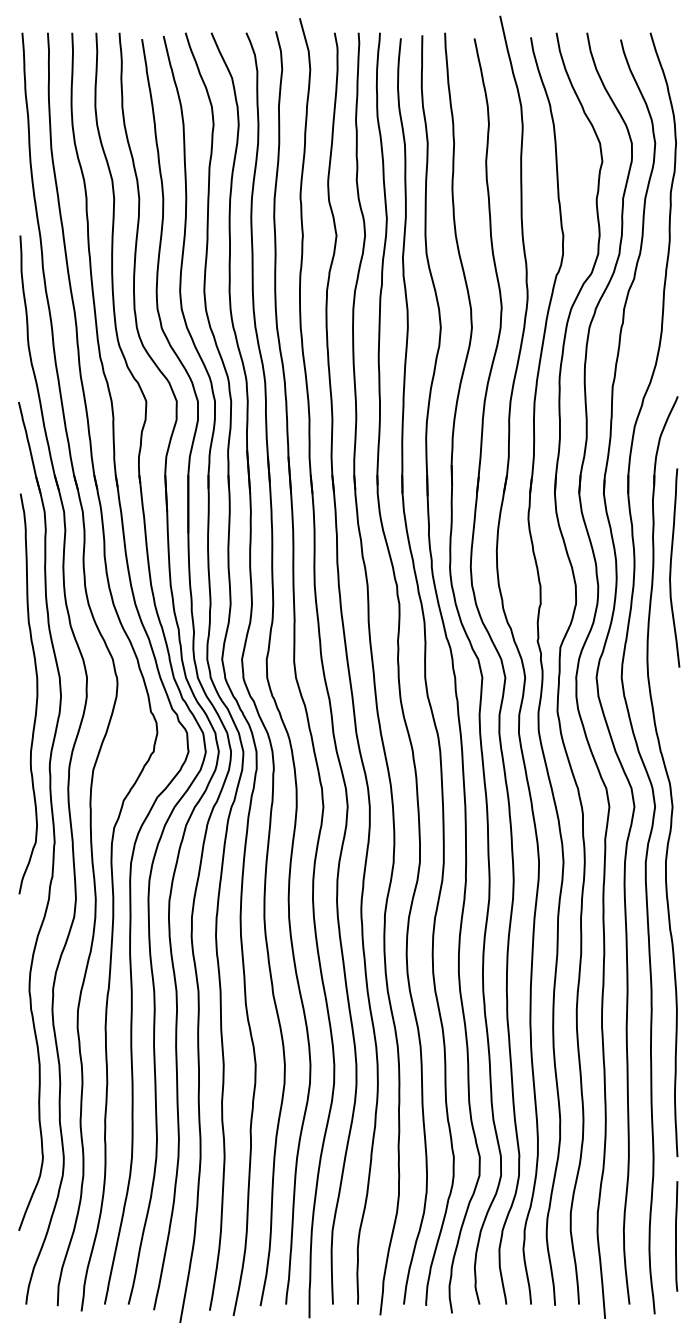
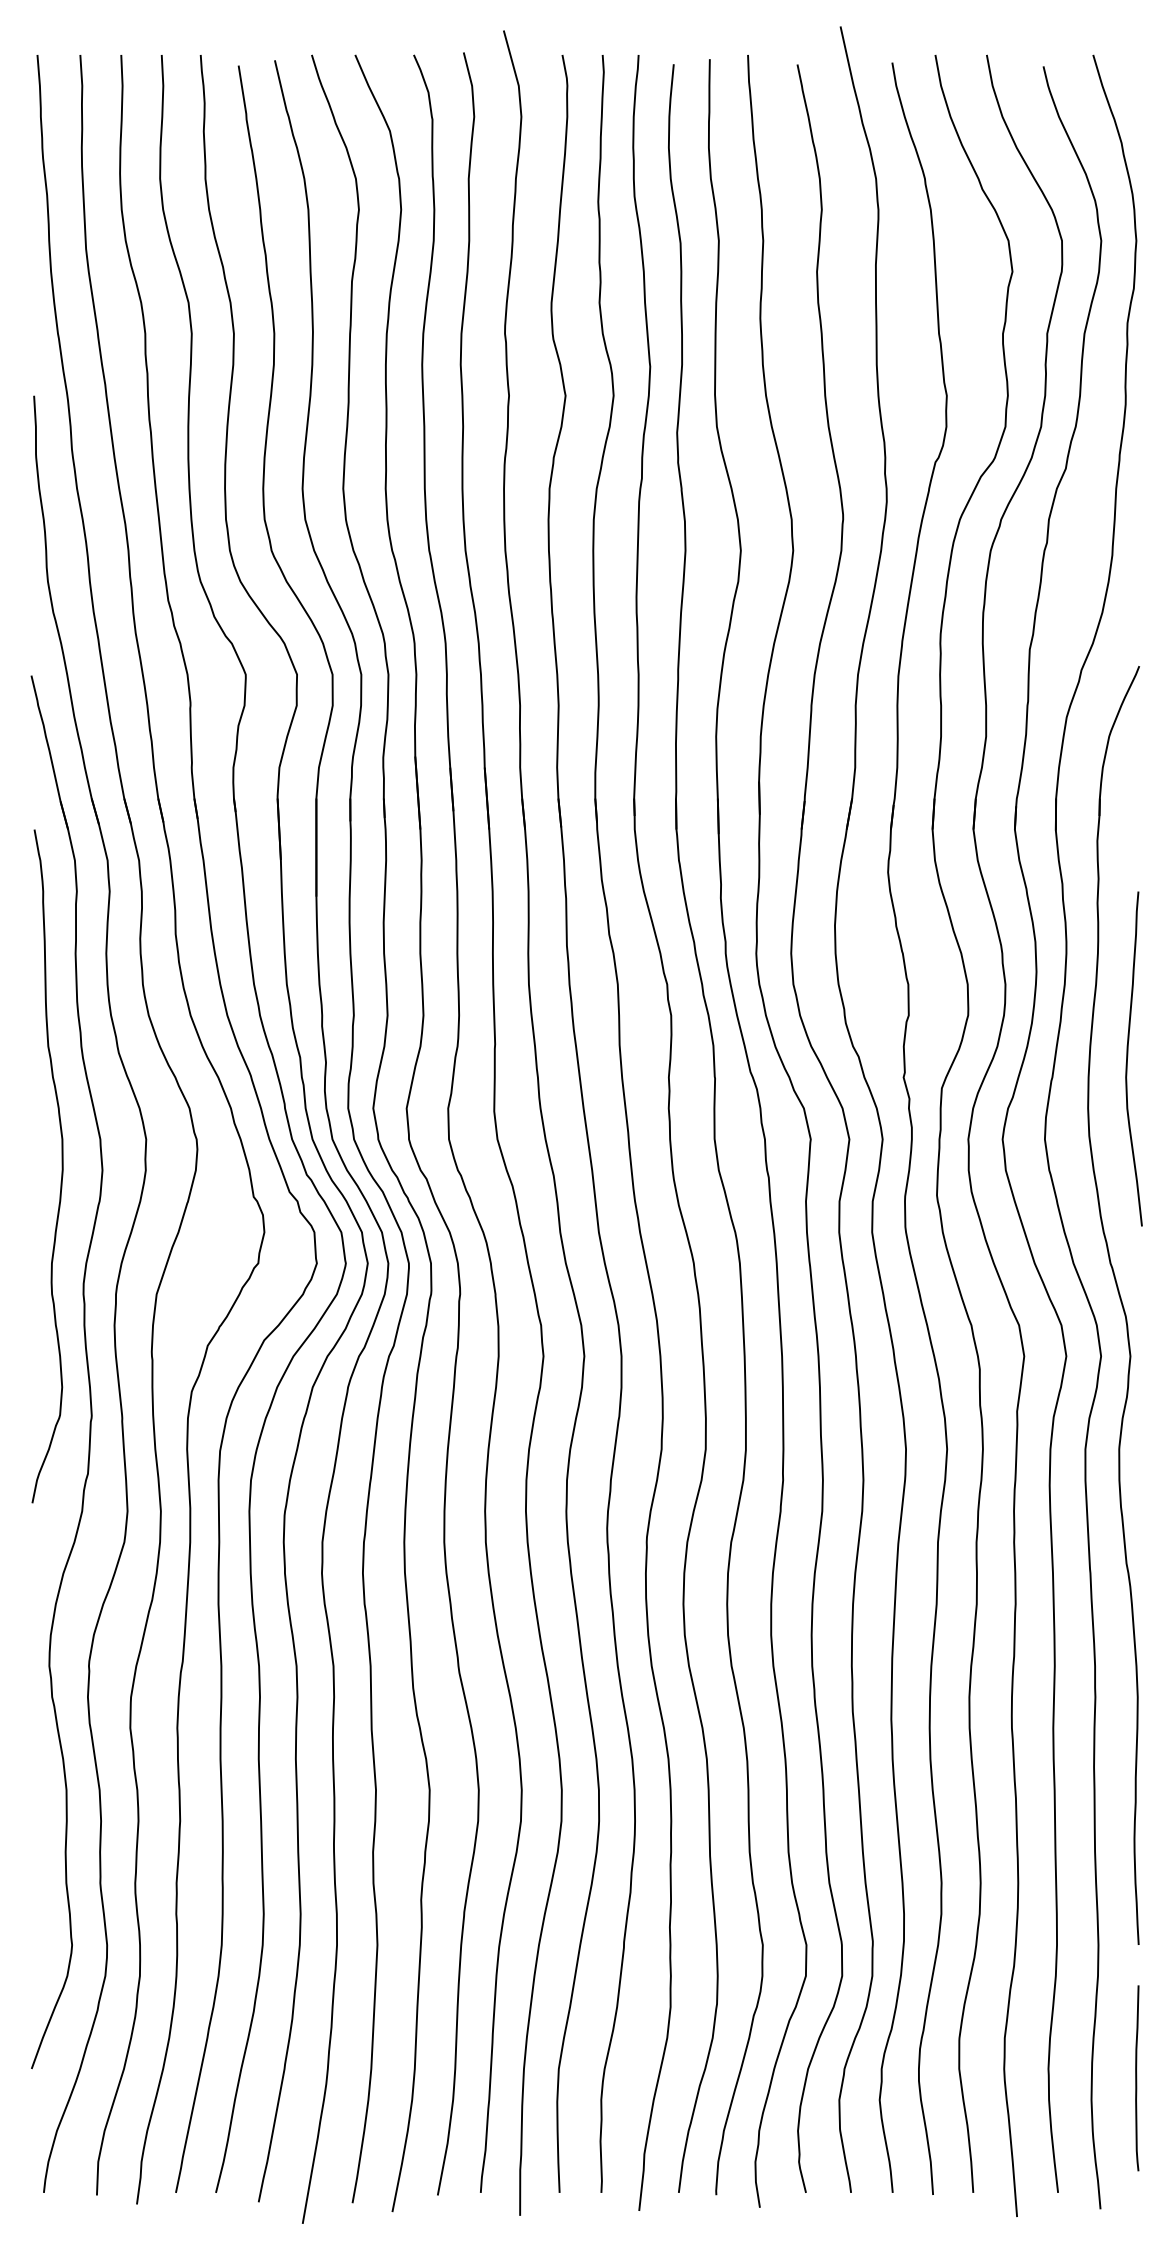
curve: (671, 567) -> (1128, 1058), moved

